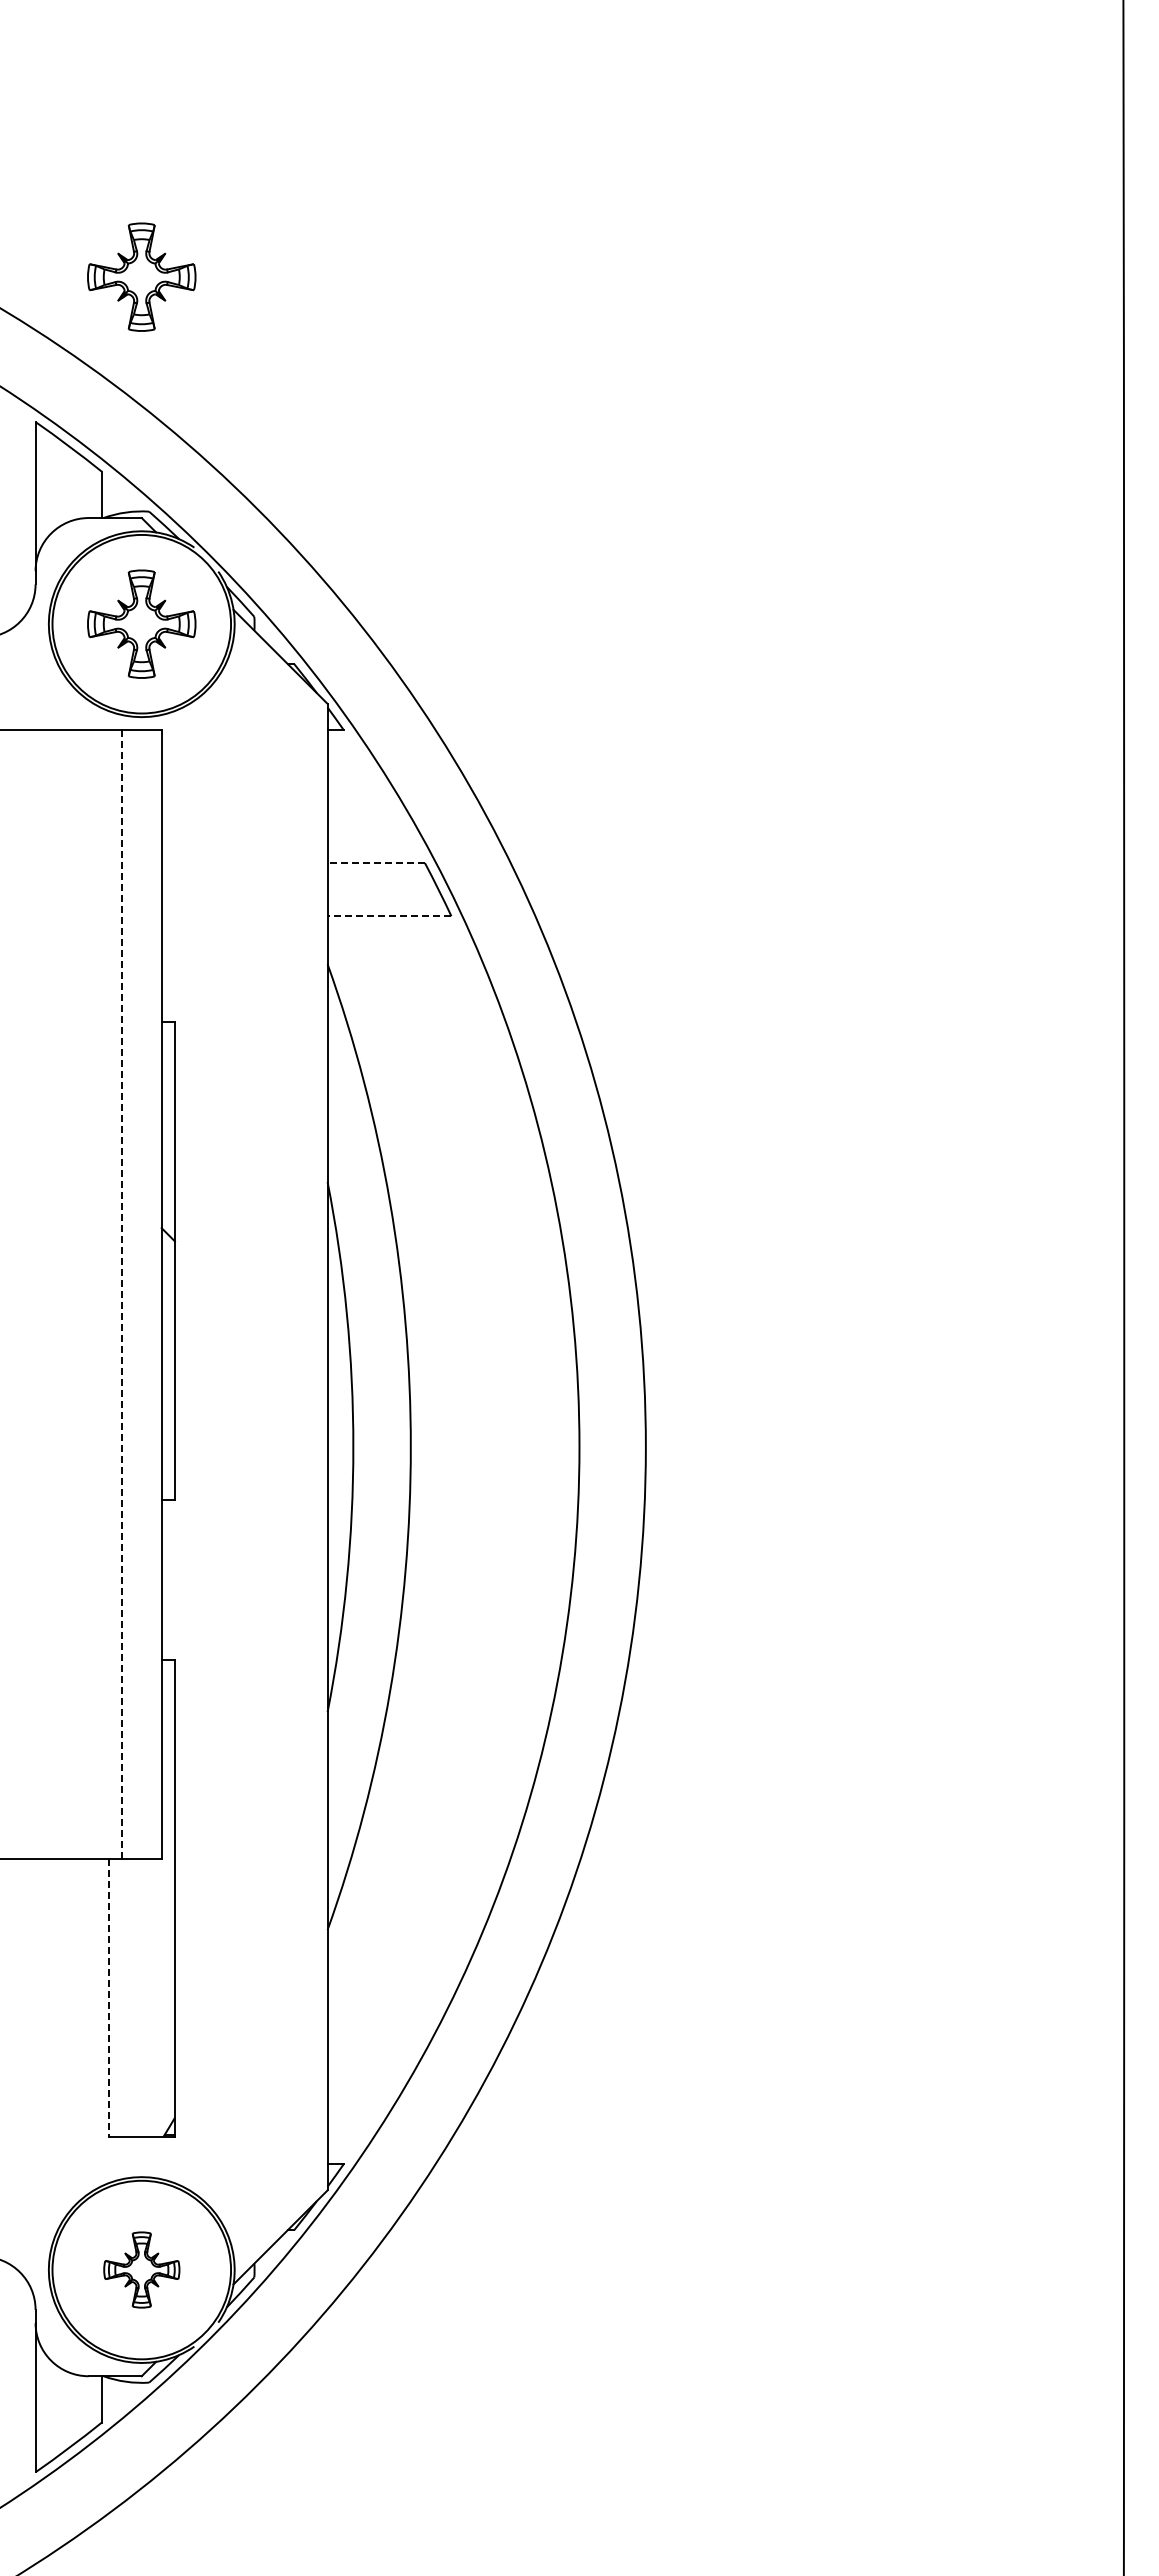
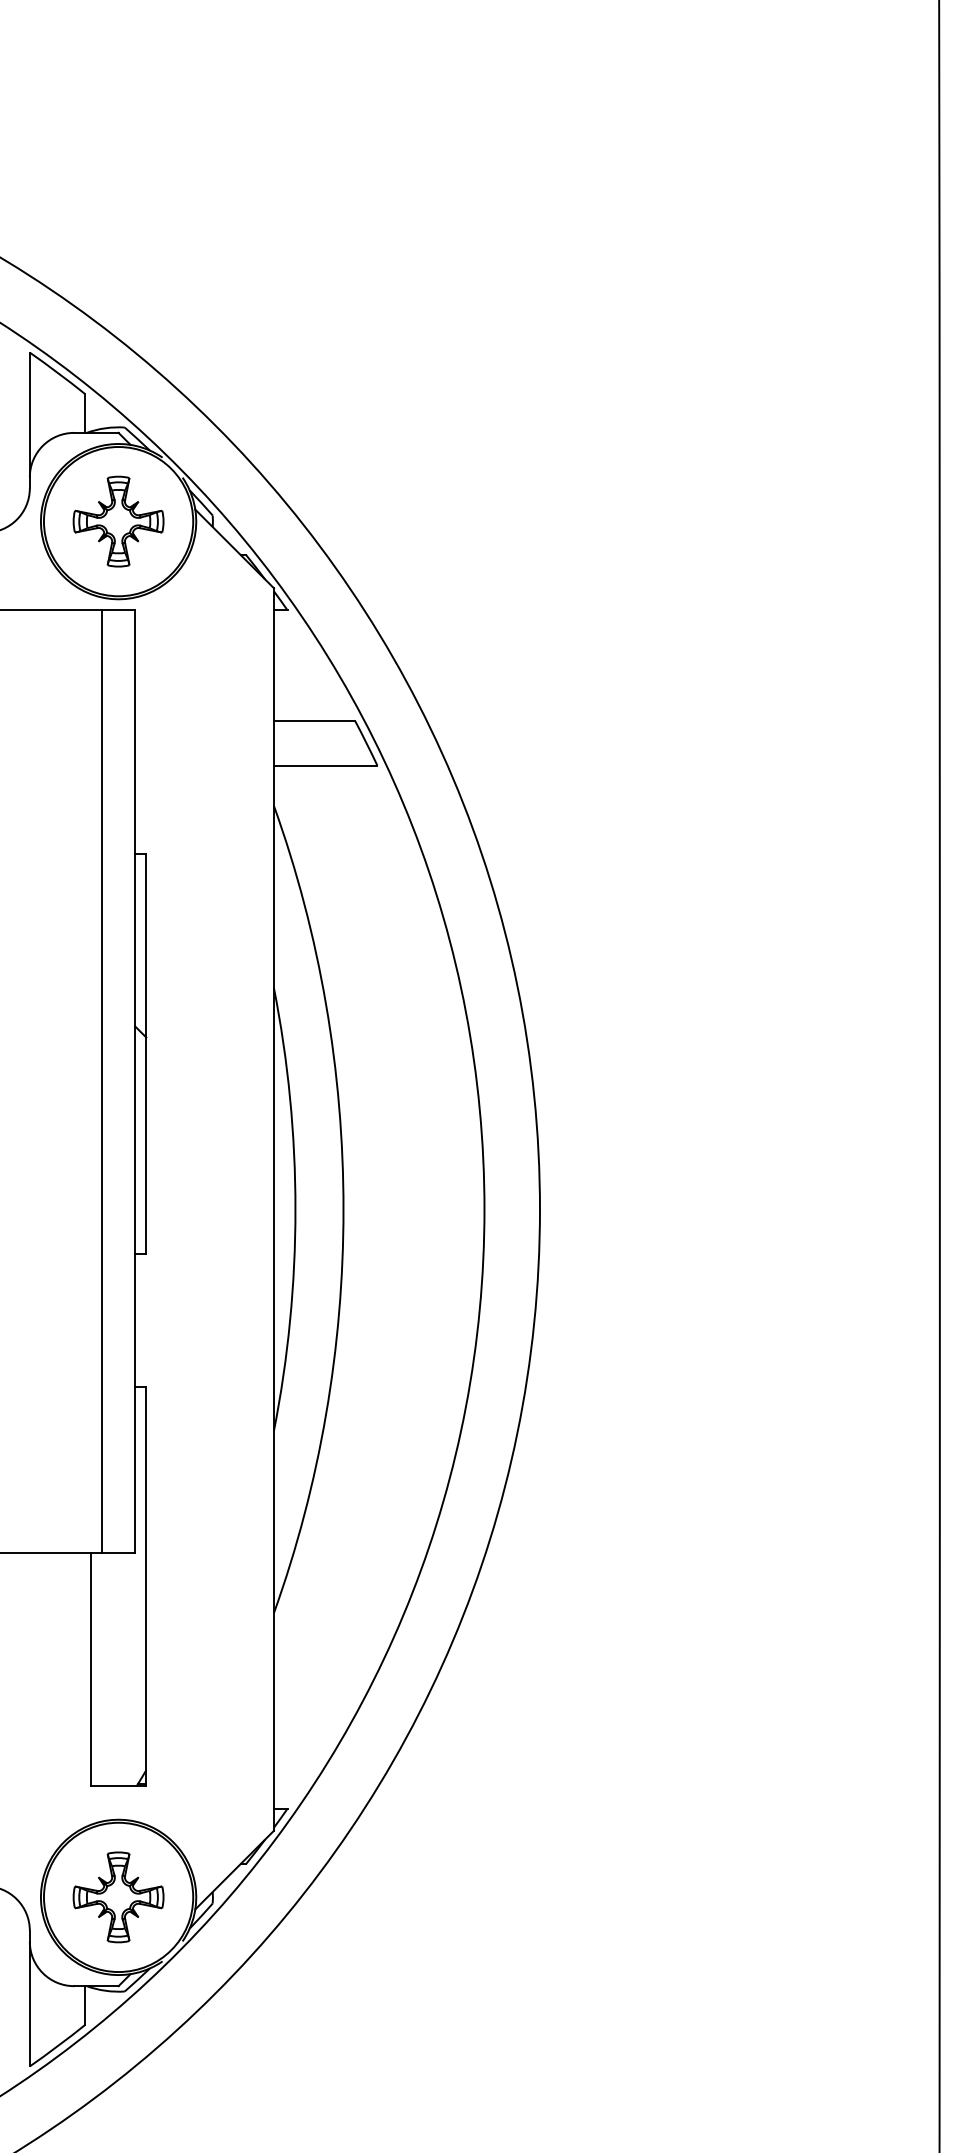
part: (141, 276) -> (118, 230), removed
line: (376, 863) -> (314, 721), dashed -> solid
line: (389, 916) -> (325, 765), dashed -> solid
line: (121, 1294) -> (101, 1081), dashed -> solid
line: (108, 1998) -> (90, 1670), dashed -> solid
part: (141, 2269) -> (118, 1896), size x1.43

